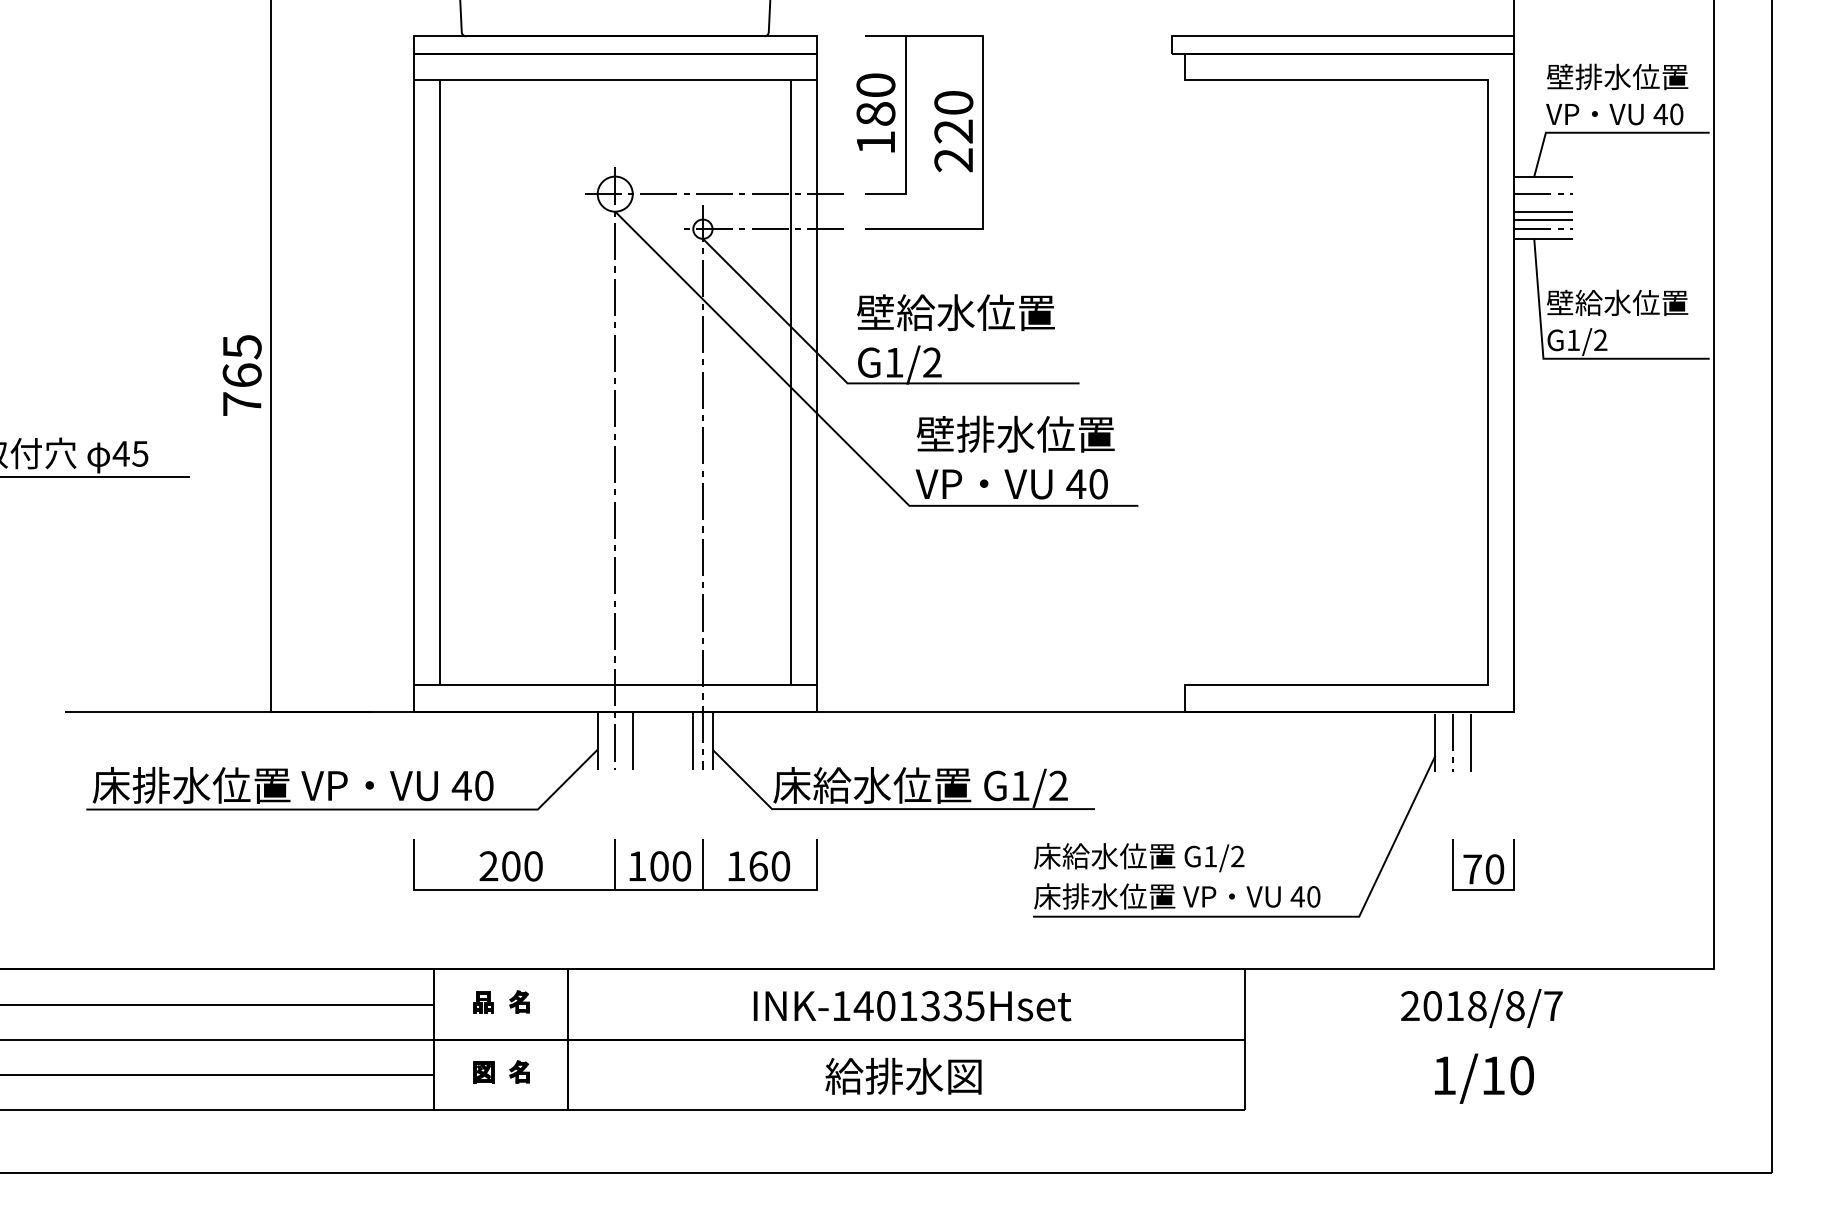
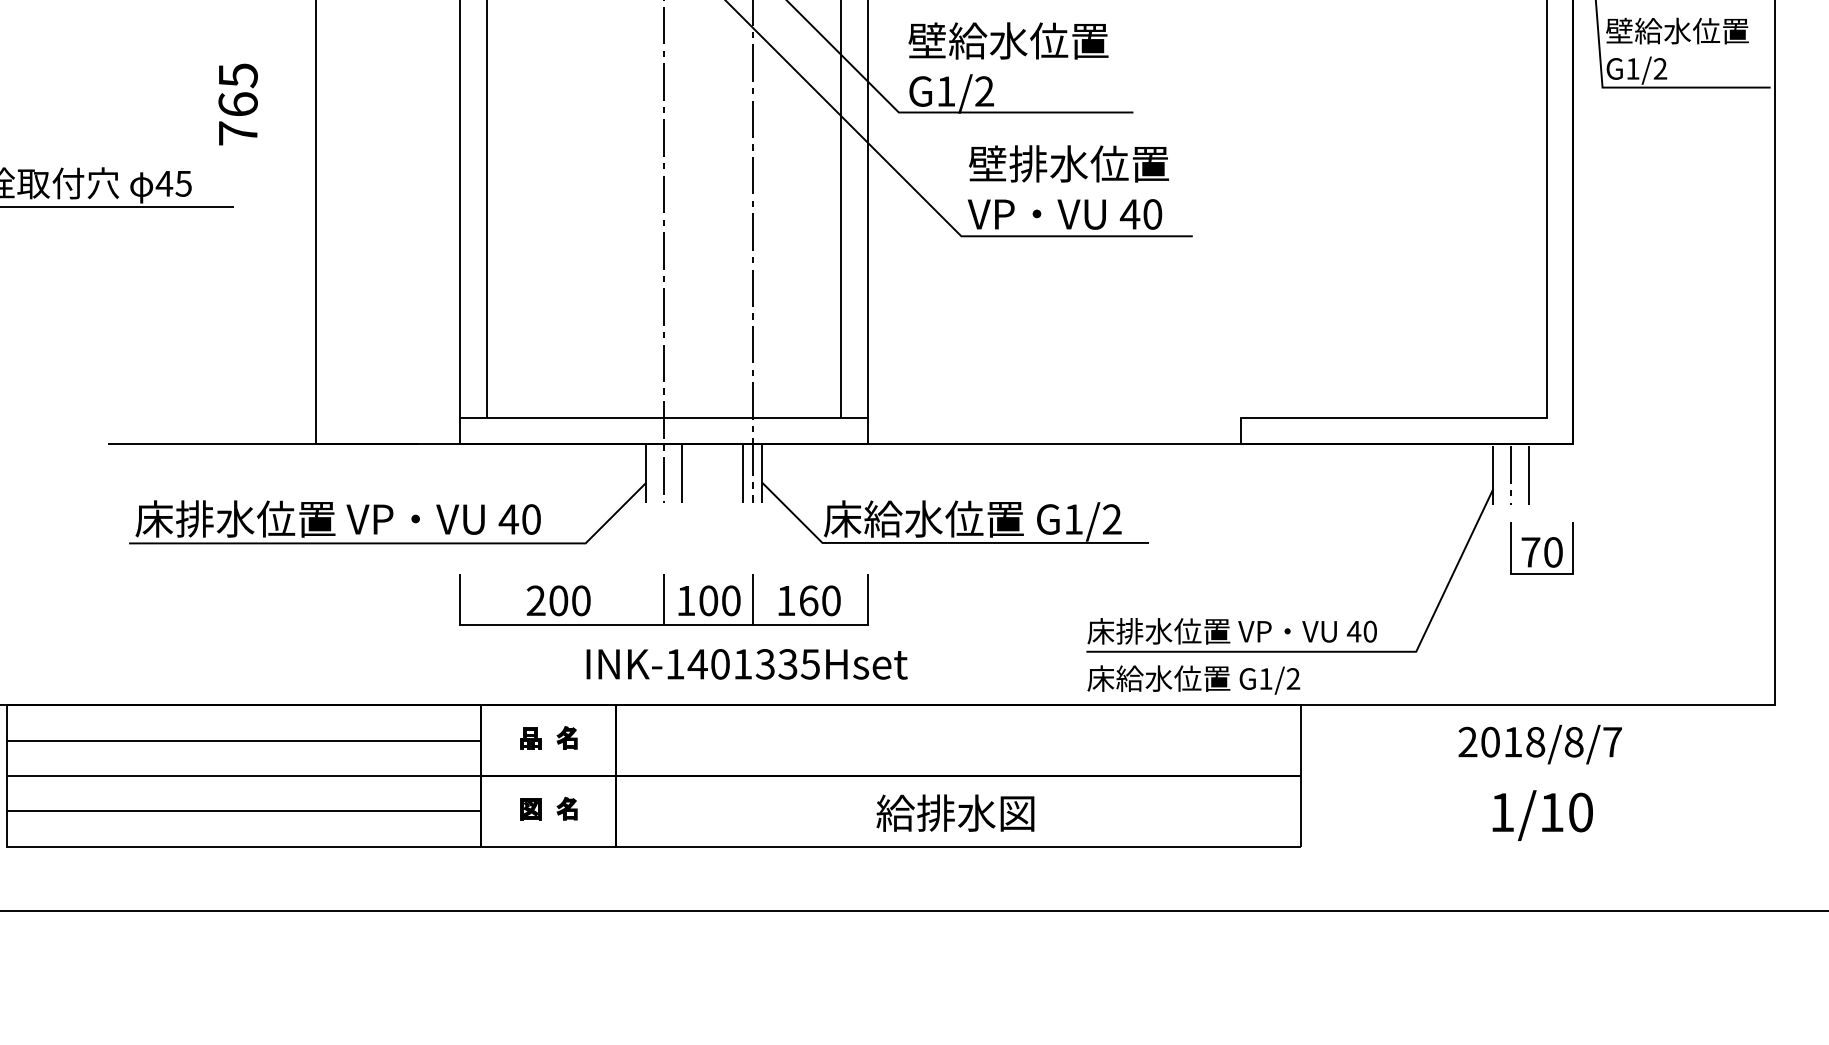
text: (241, 375) -> (237, 104), moved
text: (1139, 857) -> (1194, 679), moved
part: (1483, 864) -> (1541, 547), moved
text: (912, 1006) -> (747, 664), moved

